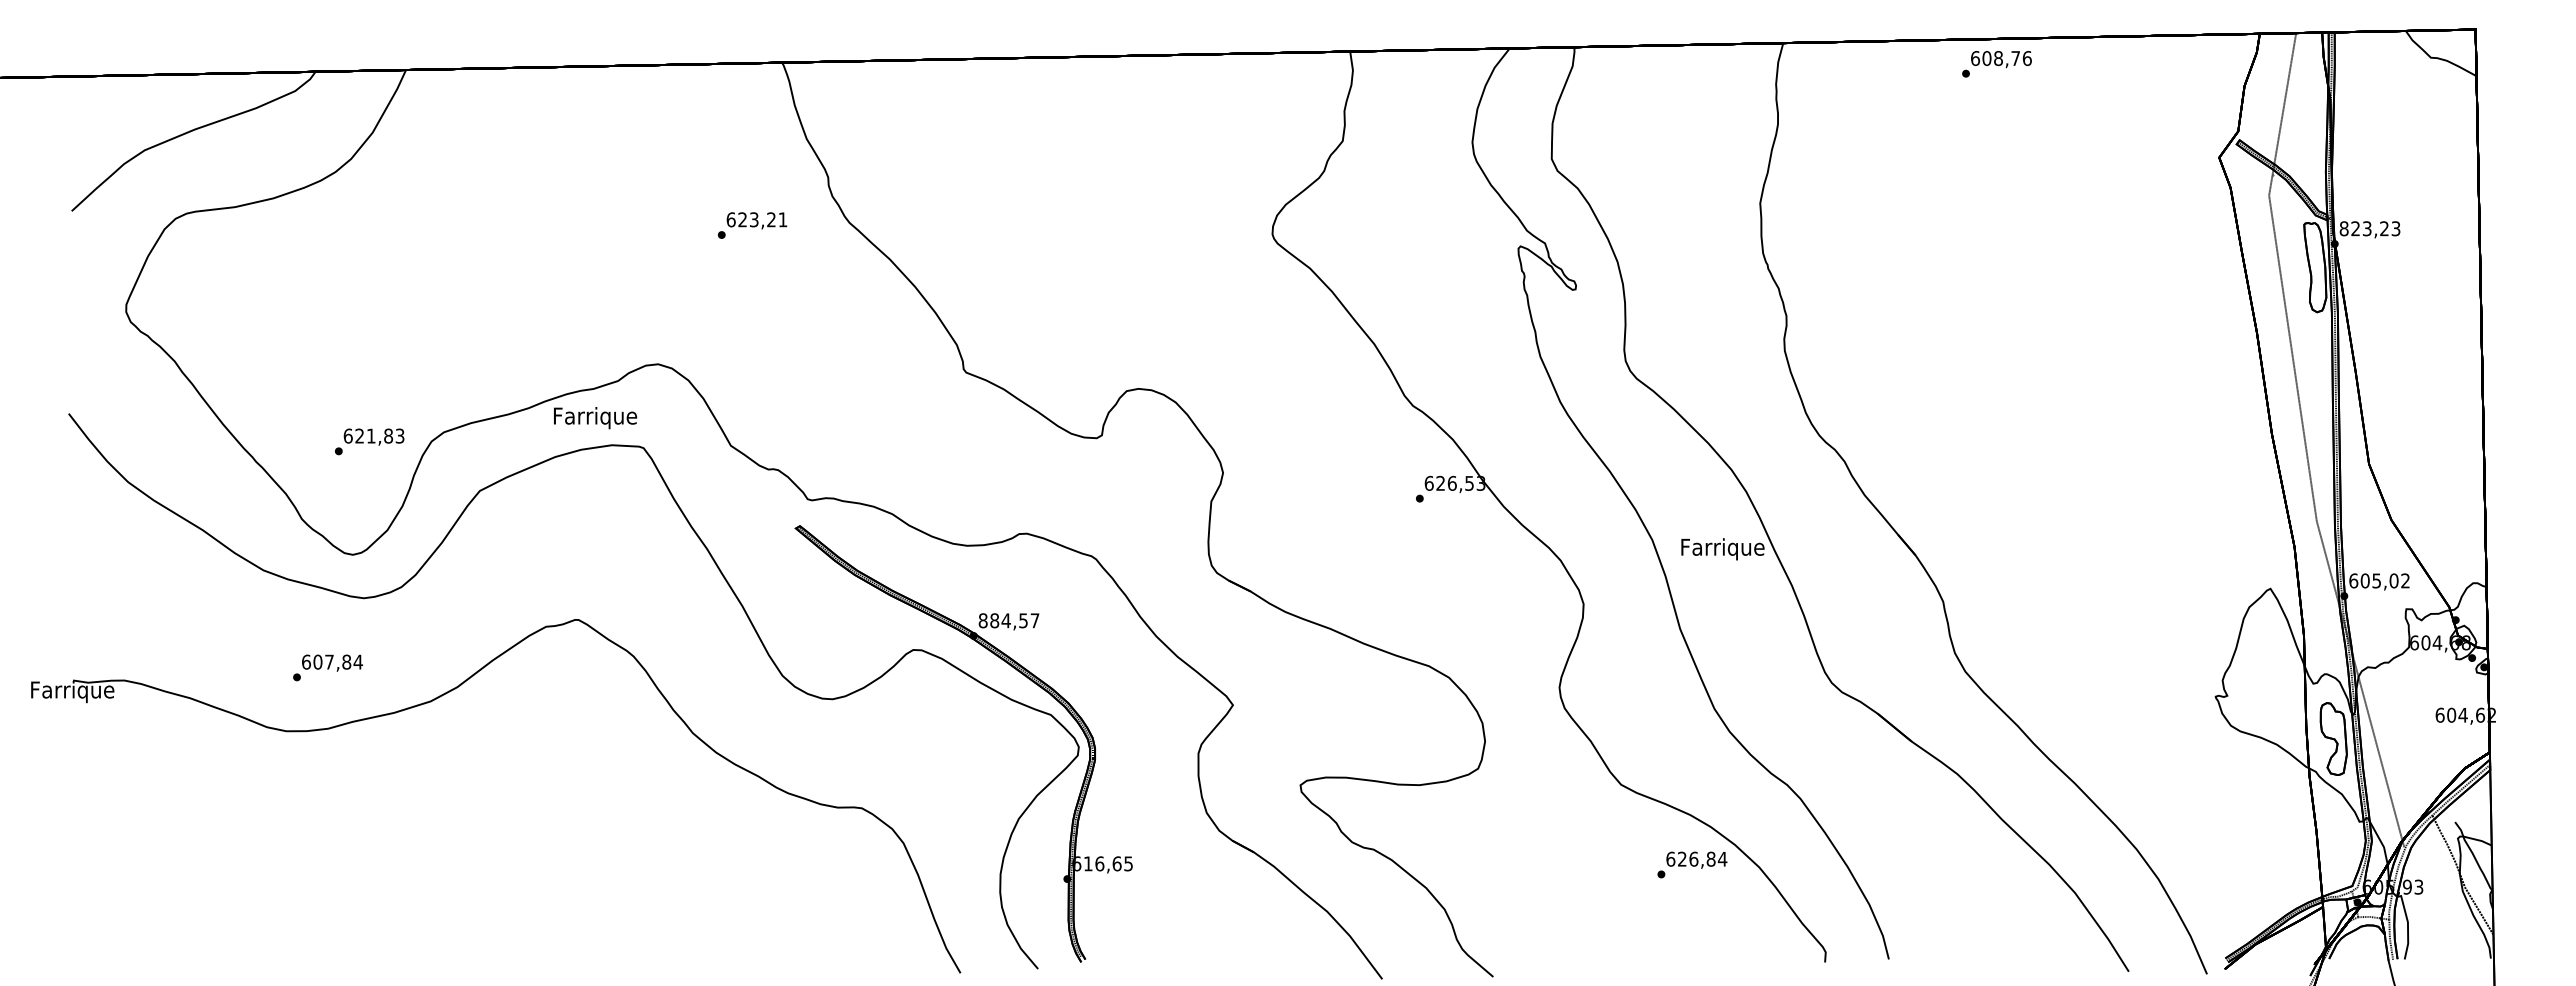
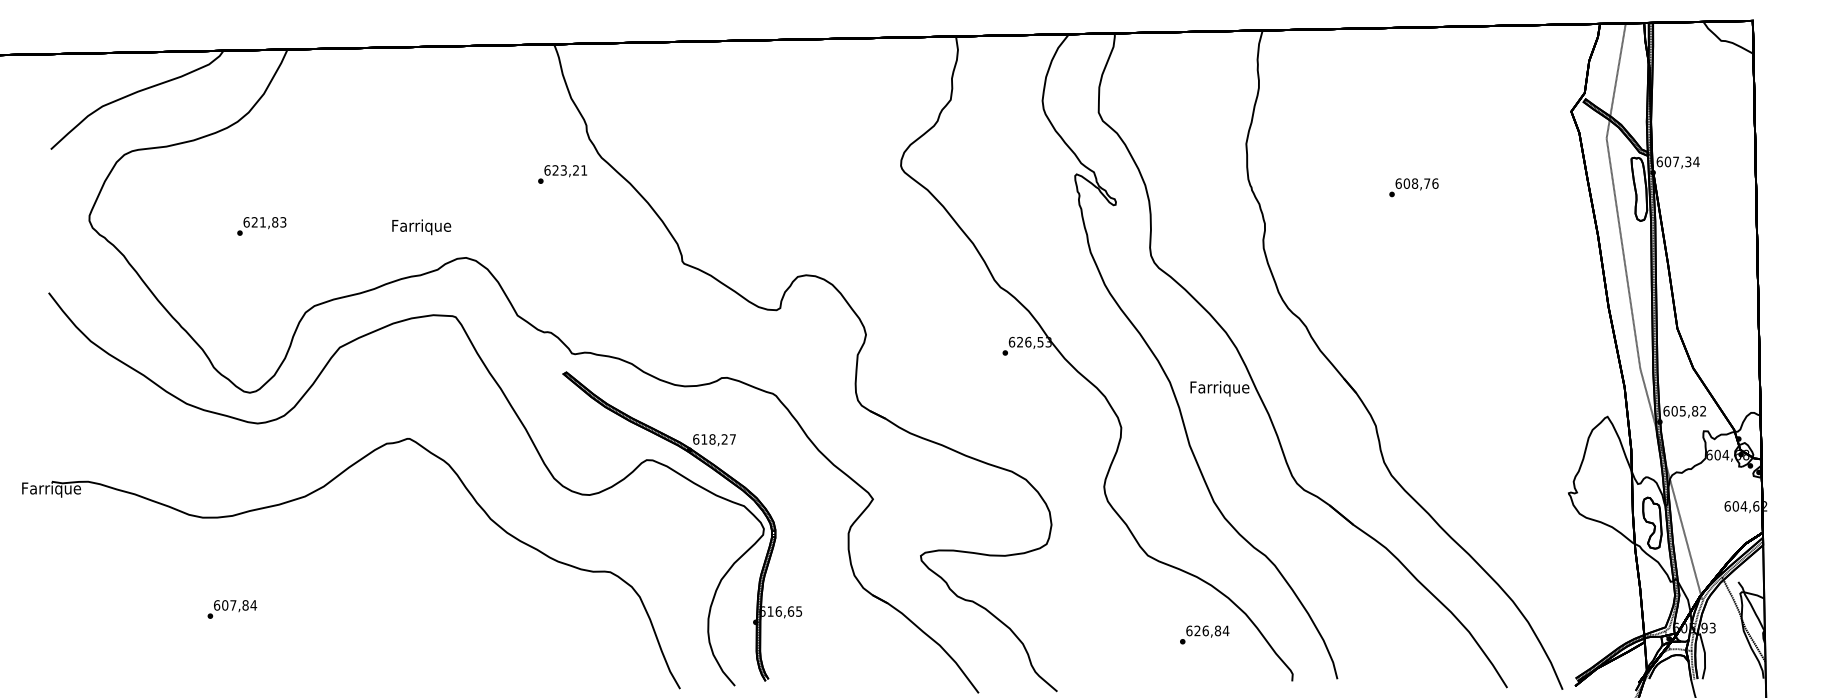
text: (1996, 64) -> (1413, 187), moved
text: (752, 225) -> (562, 174), moved
text: (2369, 228) -> (1677, 161), 823,23 -> 607,34
text: (595, 418) -> (421, 227), moved
text: (369, 441) -> (261, 226), moved
text: (2393, 580) -> (1694, 410), 605,02 -> 605,82
text: (1002, 620) -> (709, 439), 884,57 -> 618,27
text: (327, 667) -> (231, 609), moved
text: (1692, 864) -> (1204, 634), moved

